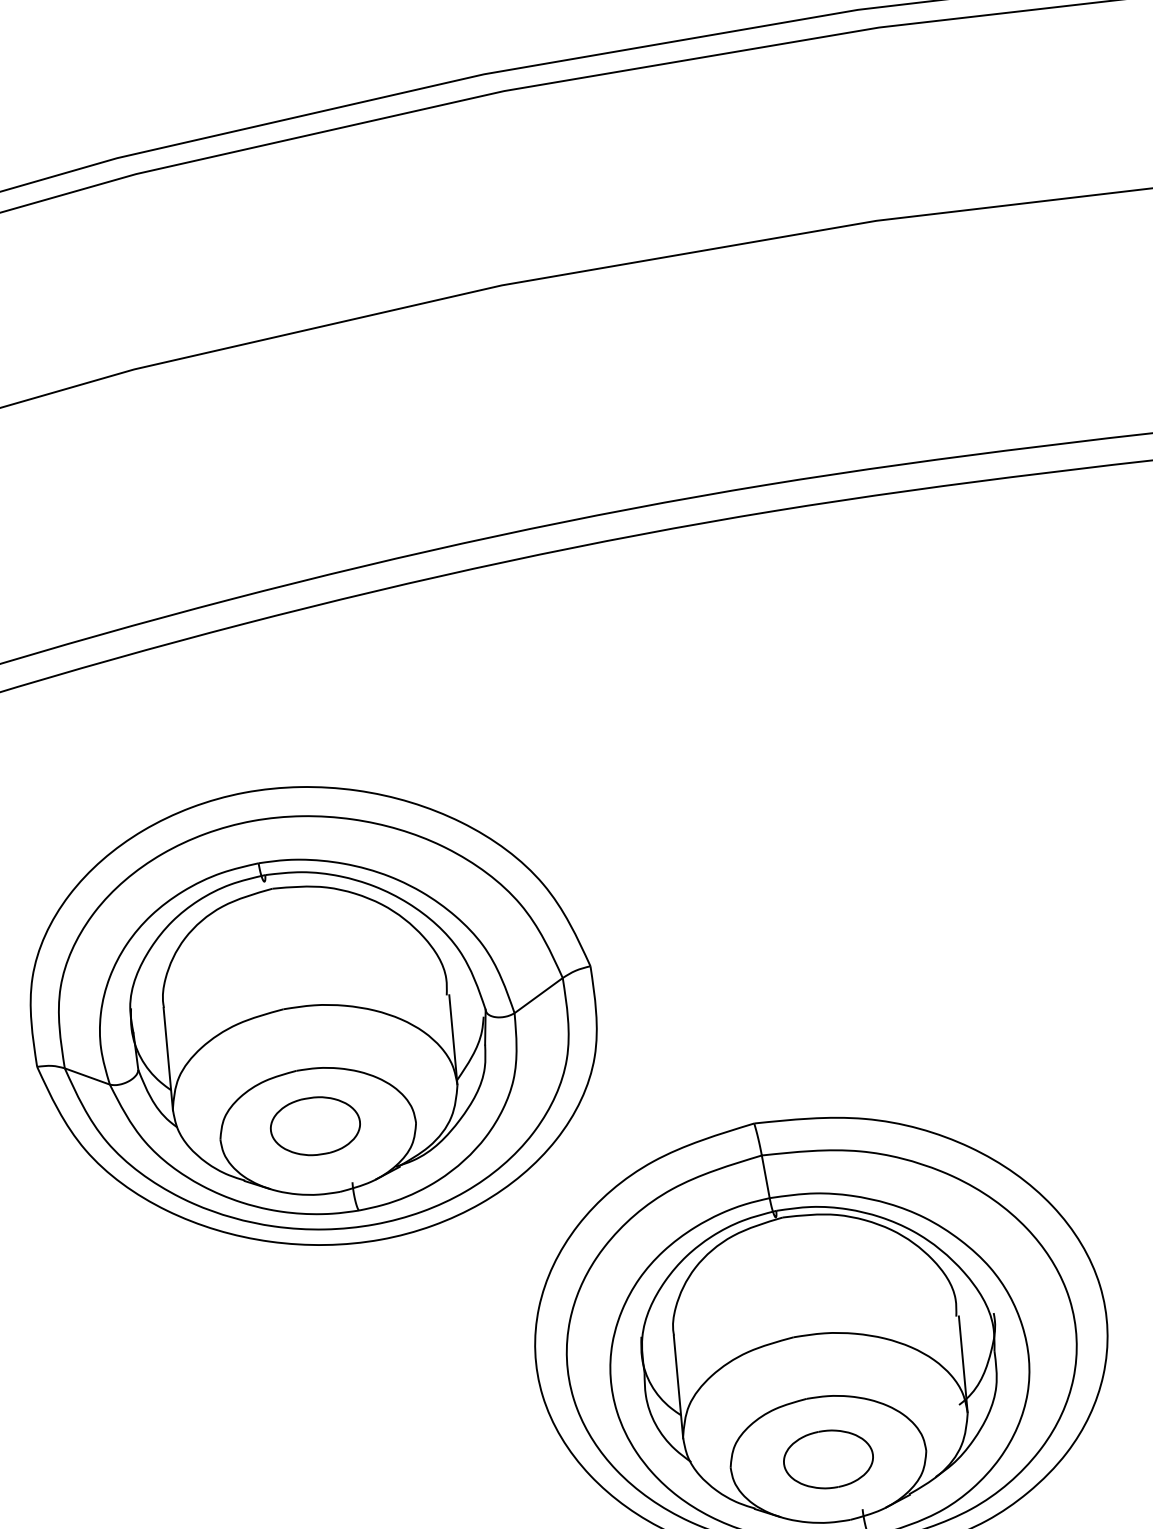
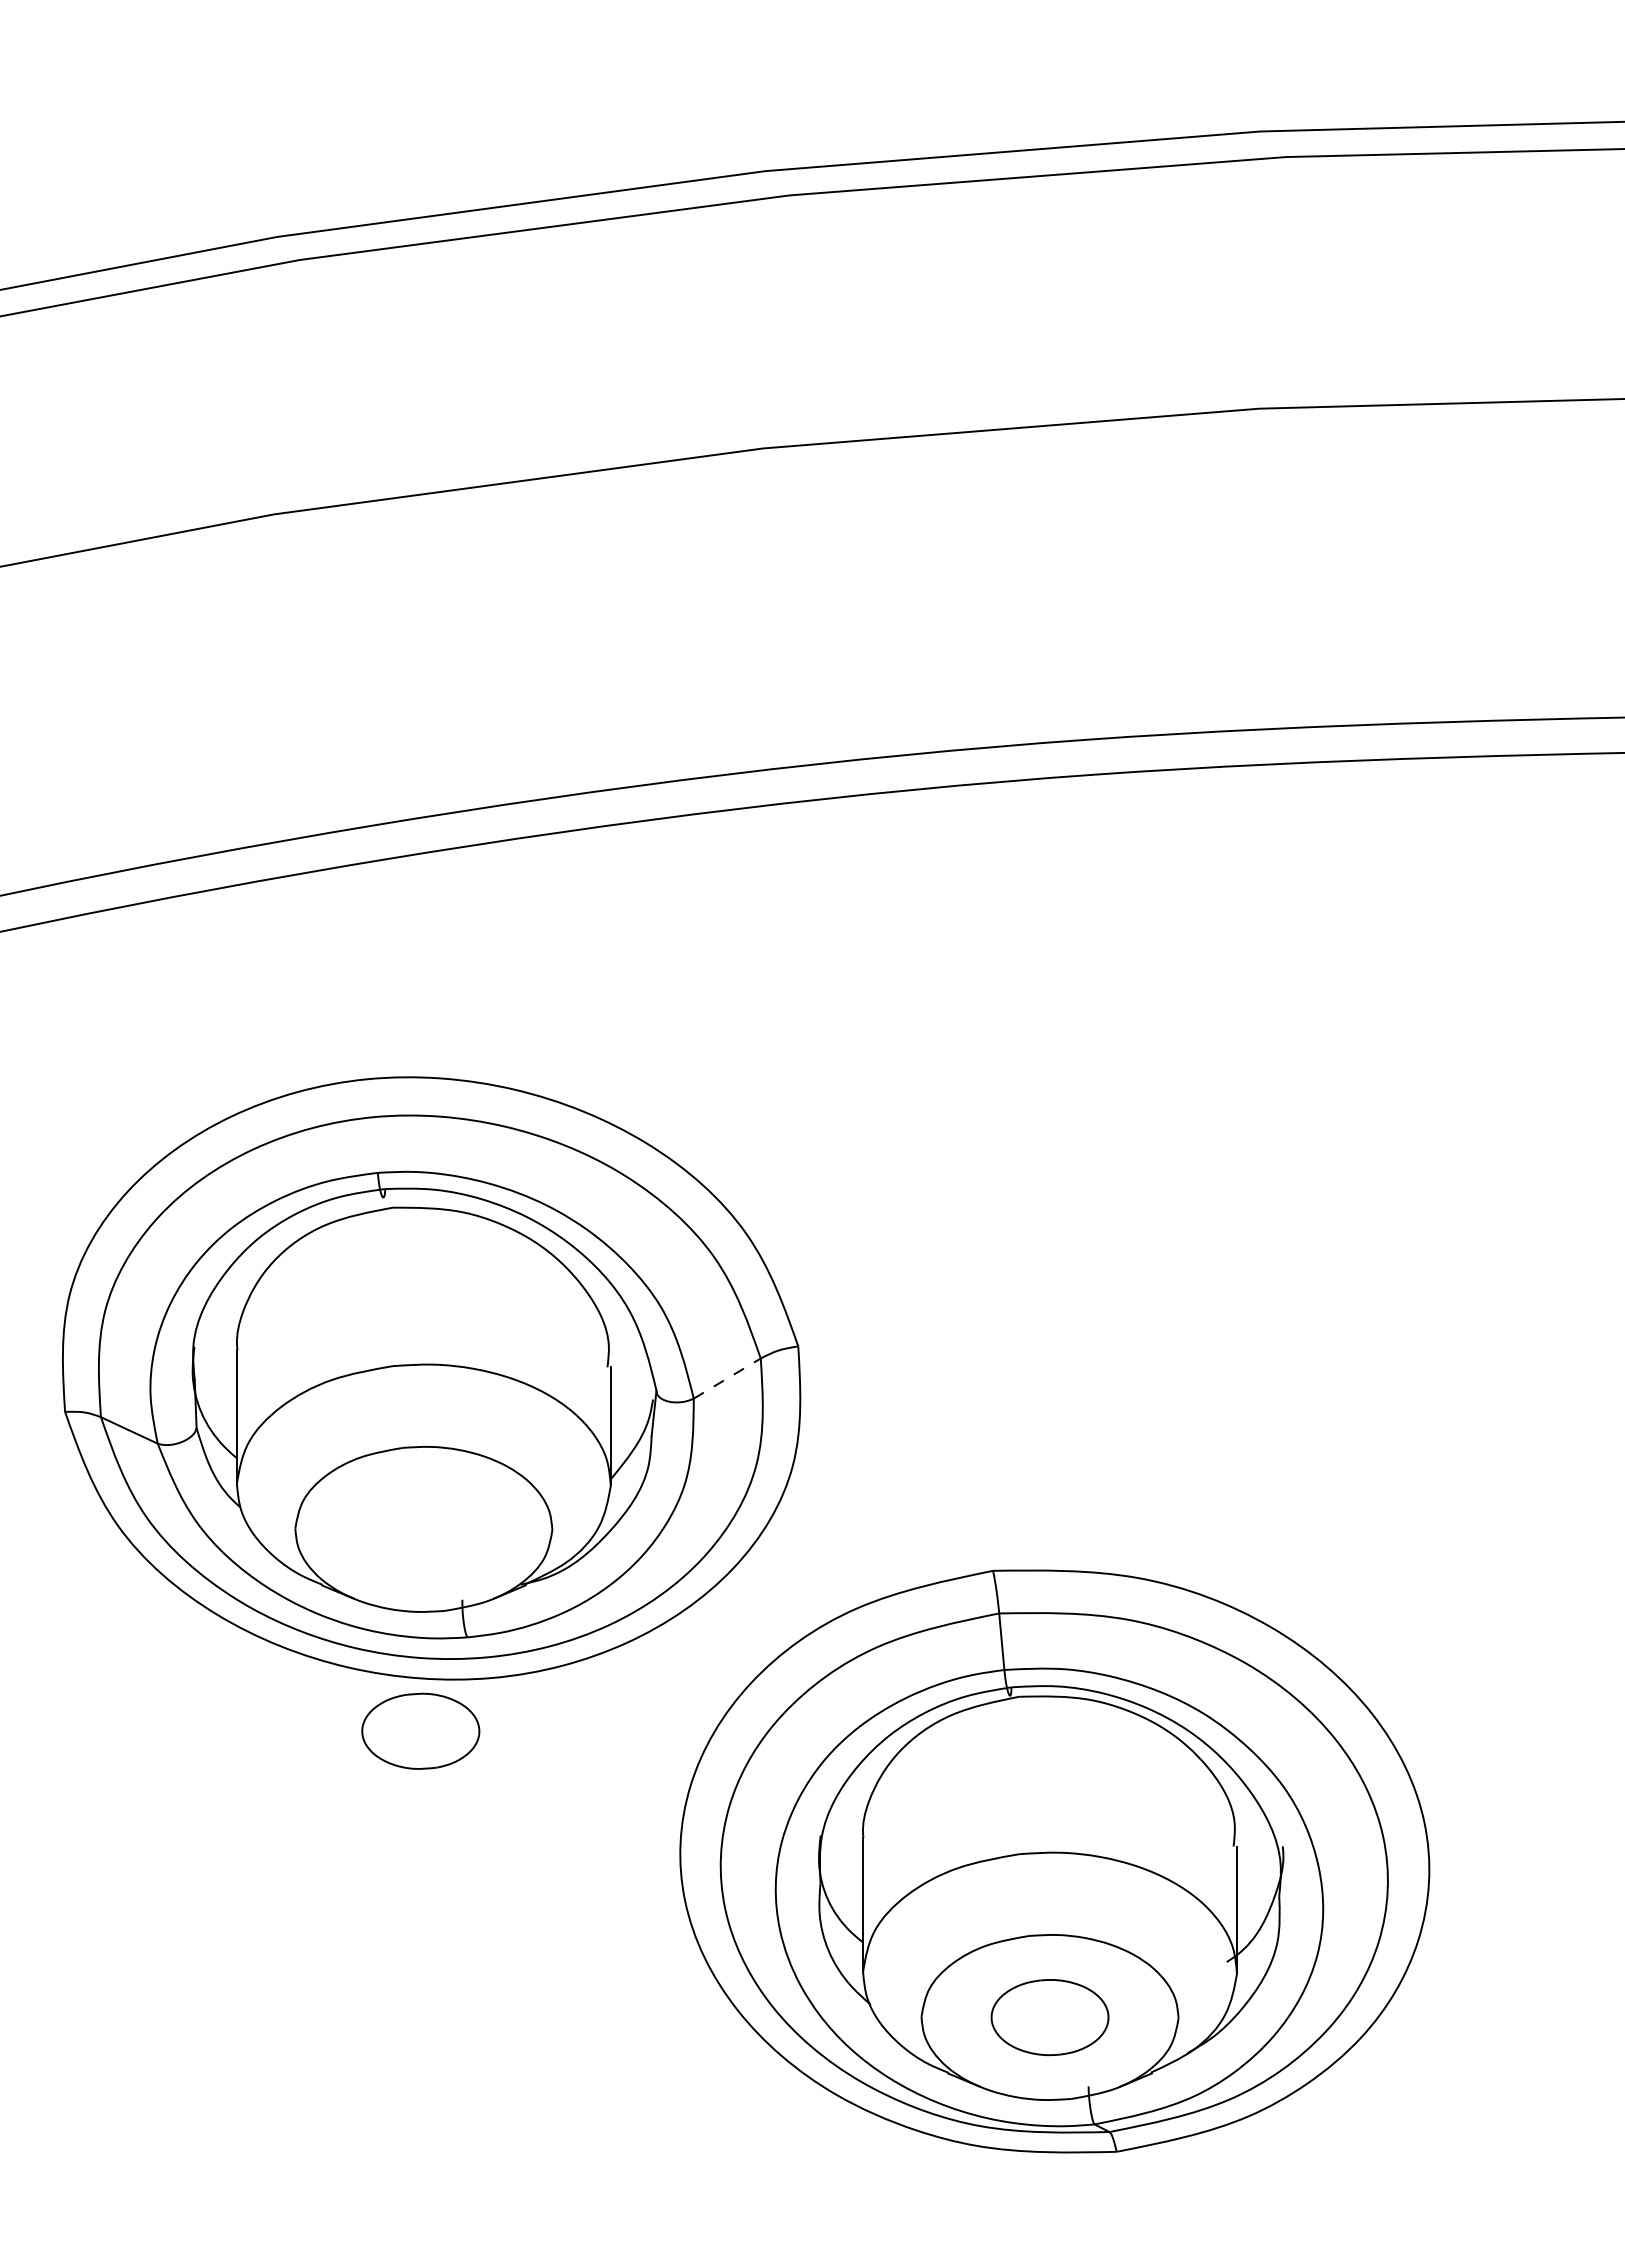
line: (538, 995) -> (727, 1378), solid -> dashed
part: (315, 1125) -> (420, 1730), moved

